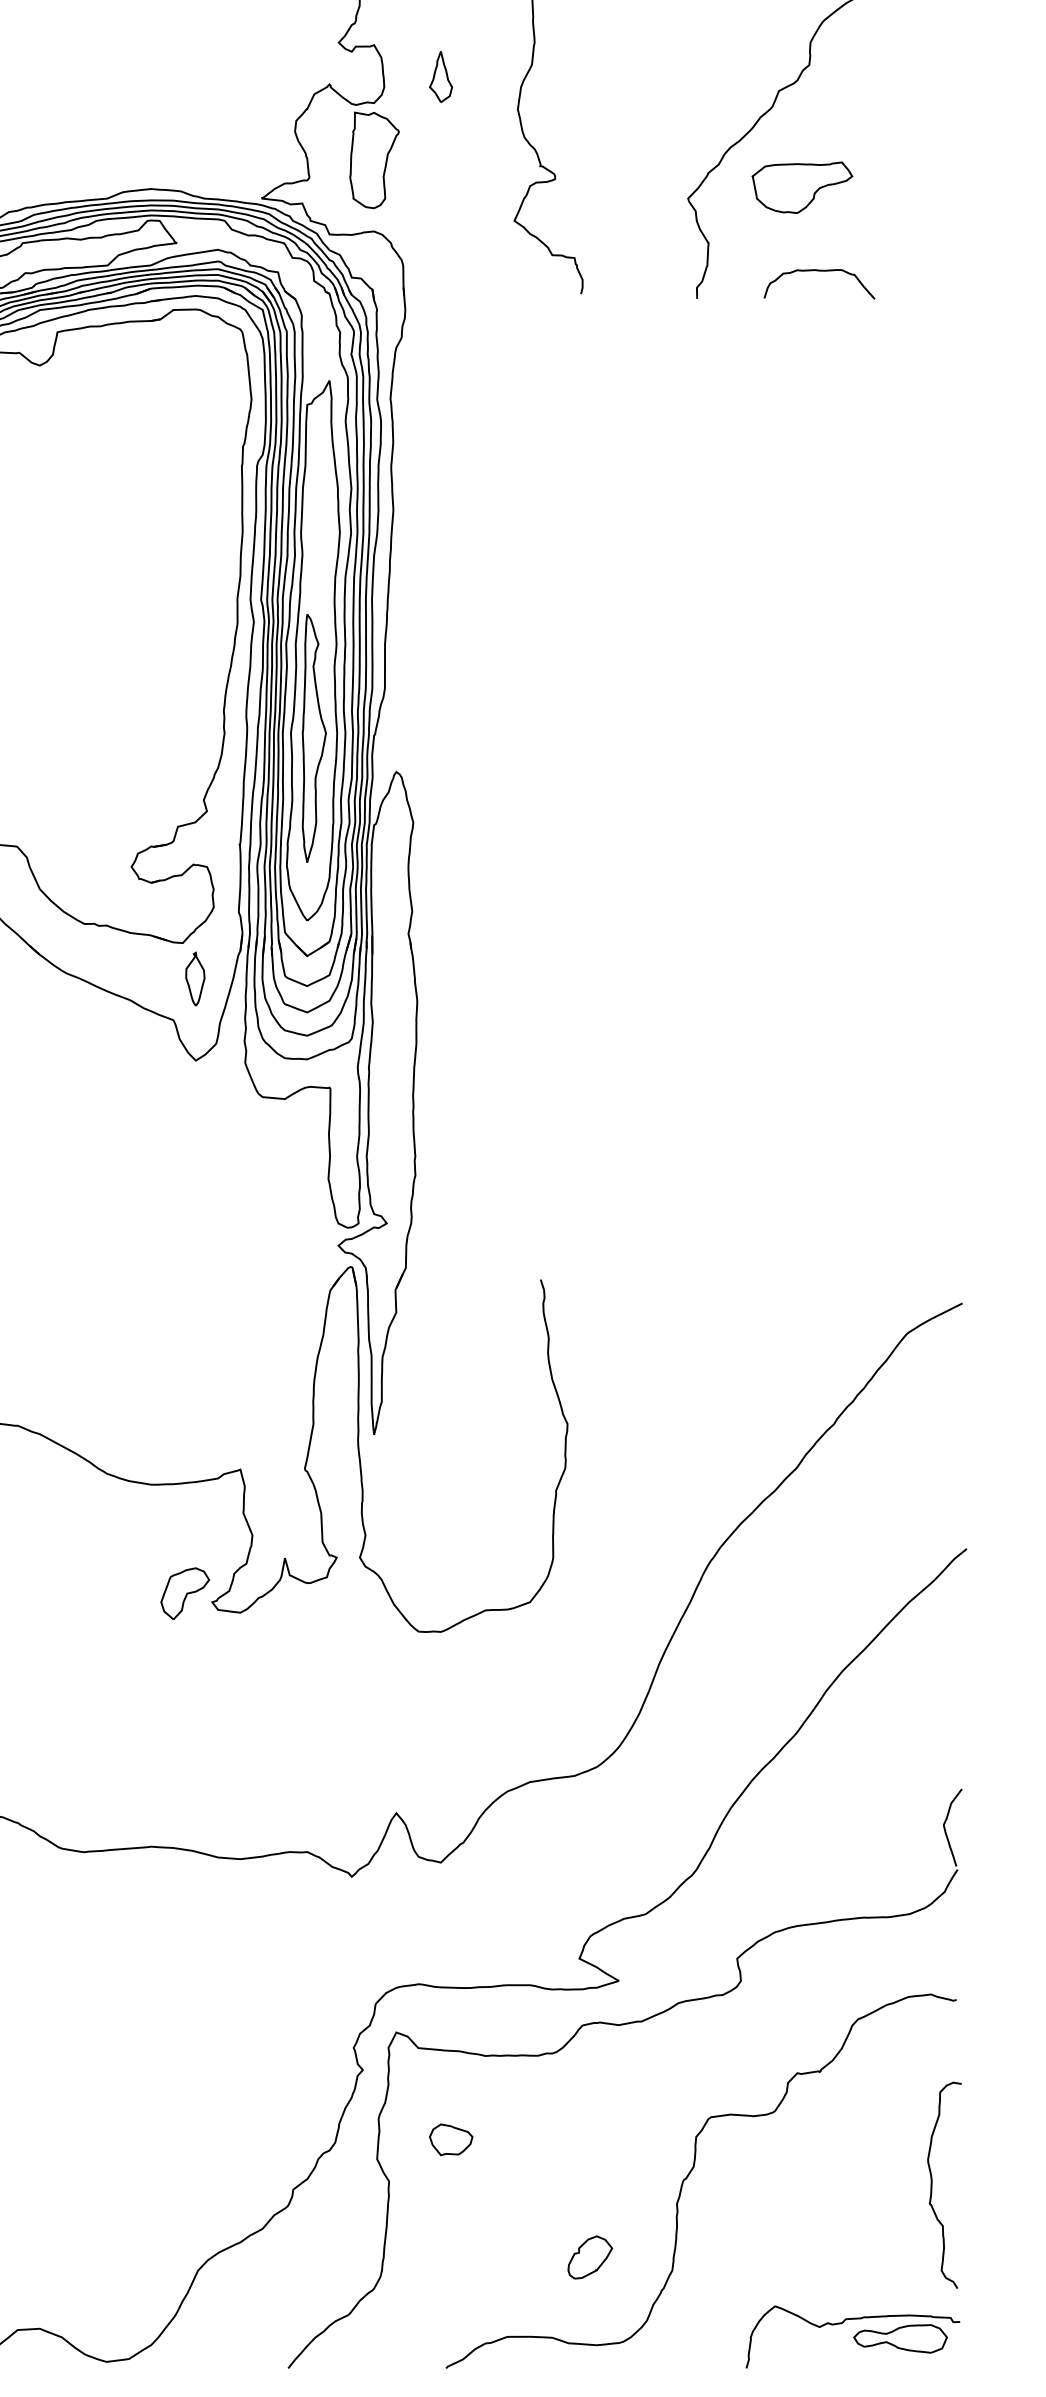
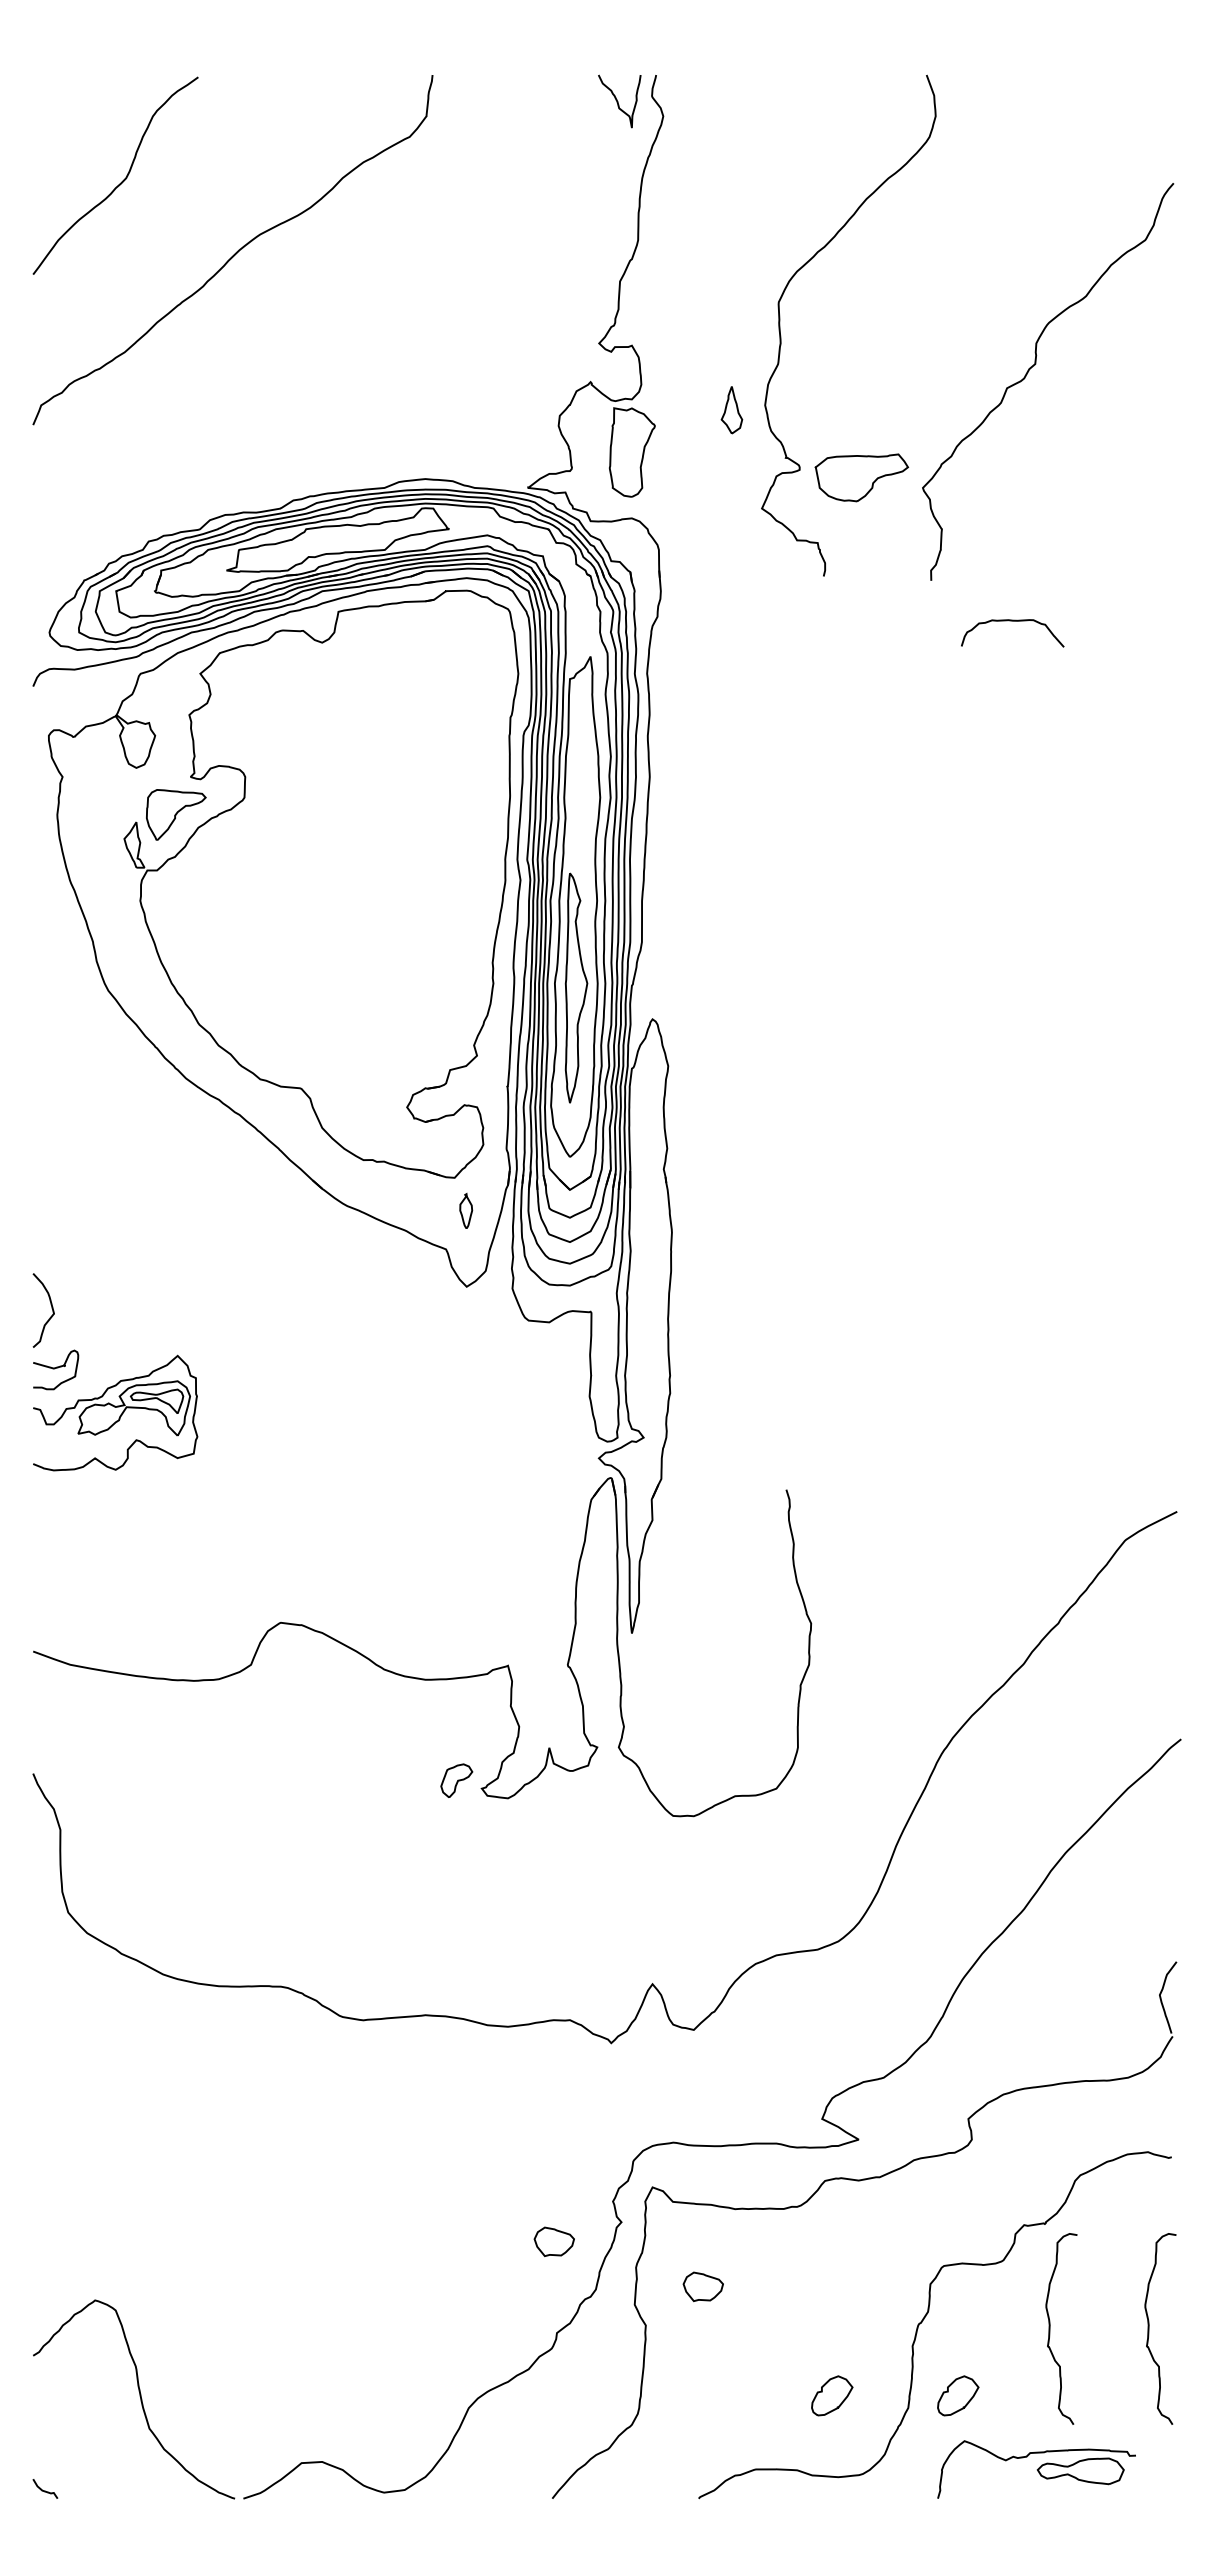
part: (440, 77) -> (731, 410), moved
part: (802, 187) -> (861, 477), moved
curve: (819, 271) -> (1012, 621), moved
part: (194, 978) -> (465, 1210), size x0.7
part: (184, 1593) -> (456, 1780), size x0.7
part: (289, 2090) -> (553, 2241), added
curve: (825, 2184) -> (1050, 2328), added
part: (726, 2257) -> (958, 2395), added
part: (852, 2336) -> (1036, 2469), moved

